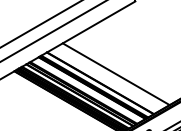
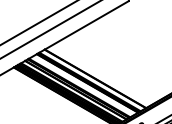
line: (116, 74) -> (110, 70), removed

